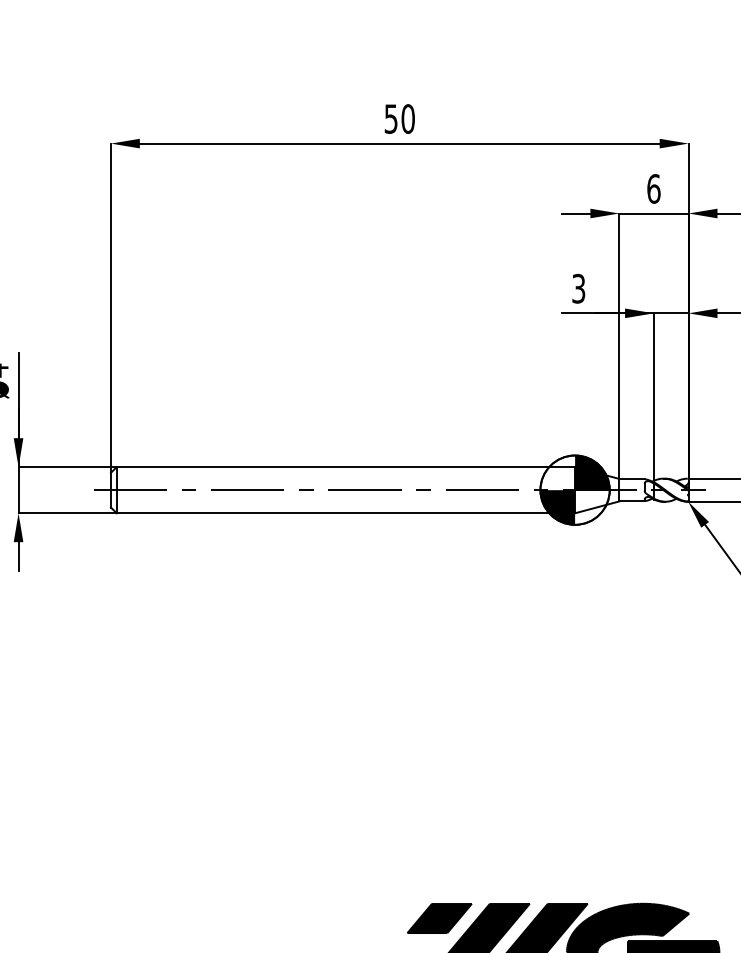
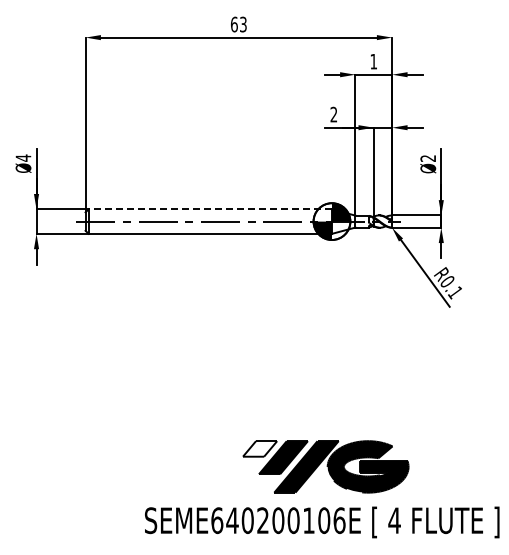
text: (399, 118) -> (238, 24), 50 -> 63
text: (653, 188) -> (373, 61), 6 -> 1
text: (577, 288) -> (333, 114), 3 -> 2
line: (346, 467) -> (210, 209), solid -> dashed
fill: (440, 917) -> (260, 448), removed

